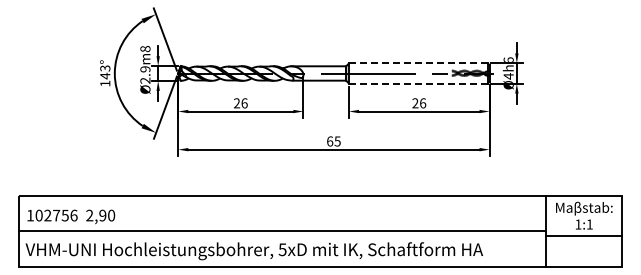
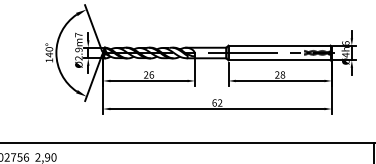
text: (145, 49) -> (78, 35), Ø2.9m8 -> Ø2.9m7
line: (417, 63) -> (278, 45), dashed -> solid
text: (105, 68) -> (49, 49), 143° -> 140°
line: (418, 83) -> (279, 60), dashed -> solid
text: (423, 103) -> (283, 75), 26 -> 28
text: (337, 141) -> (220, 103), 65 -> 62

